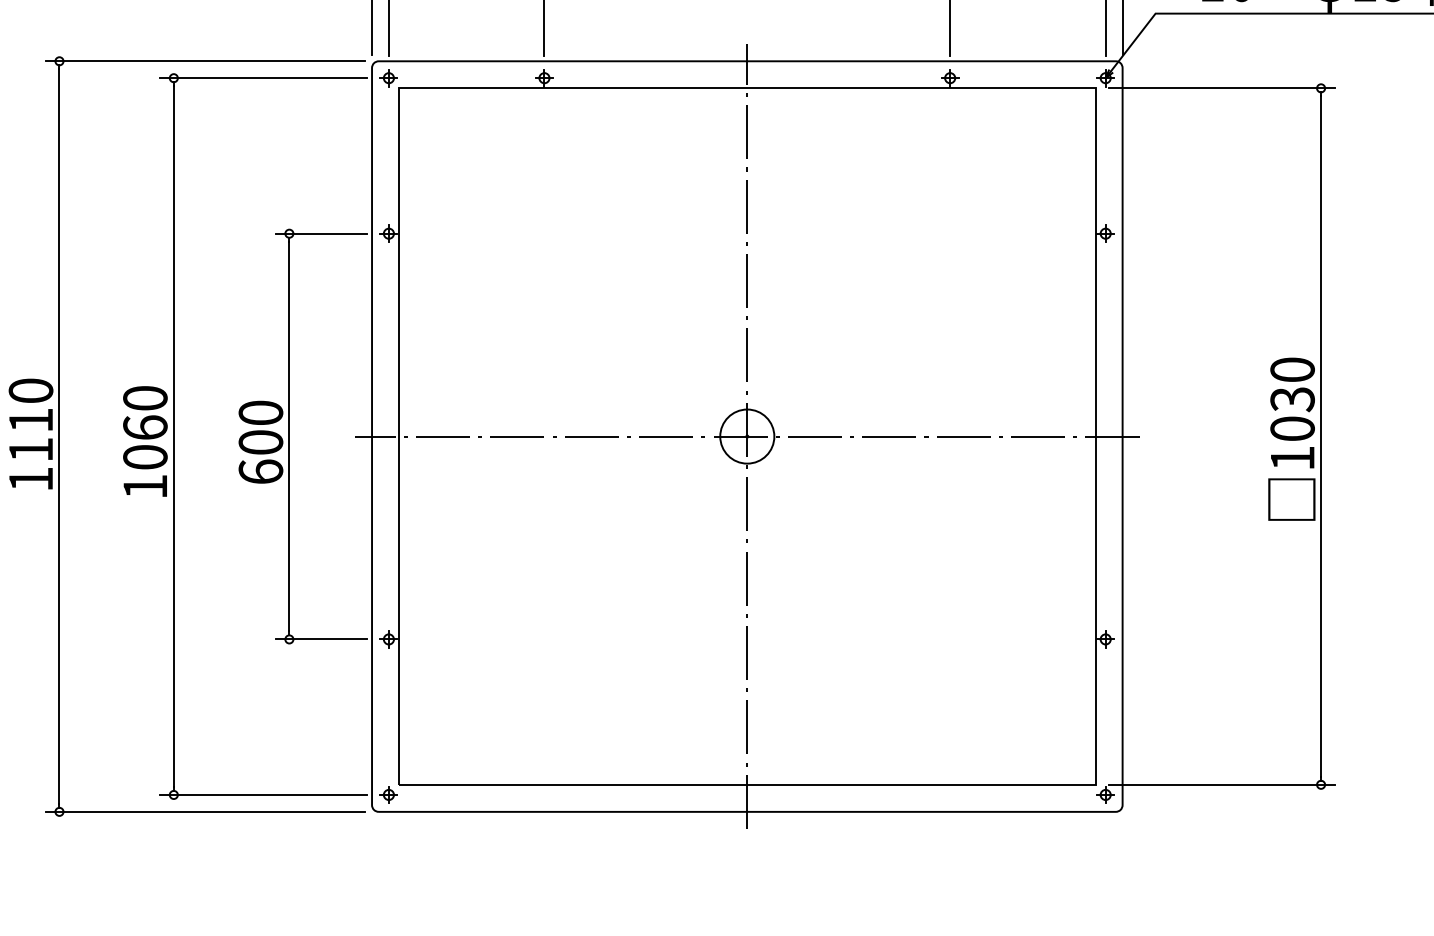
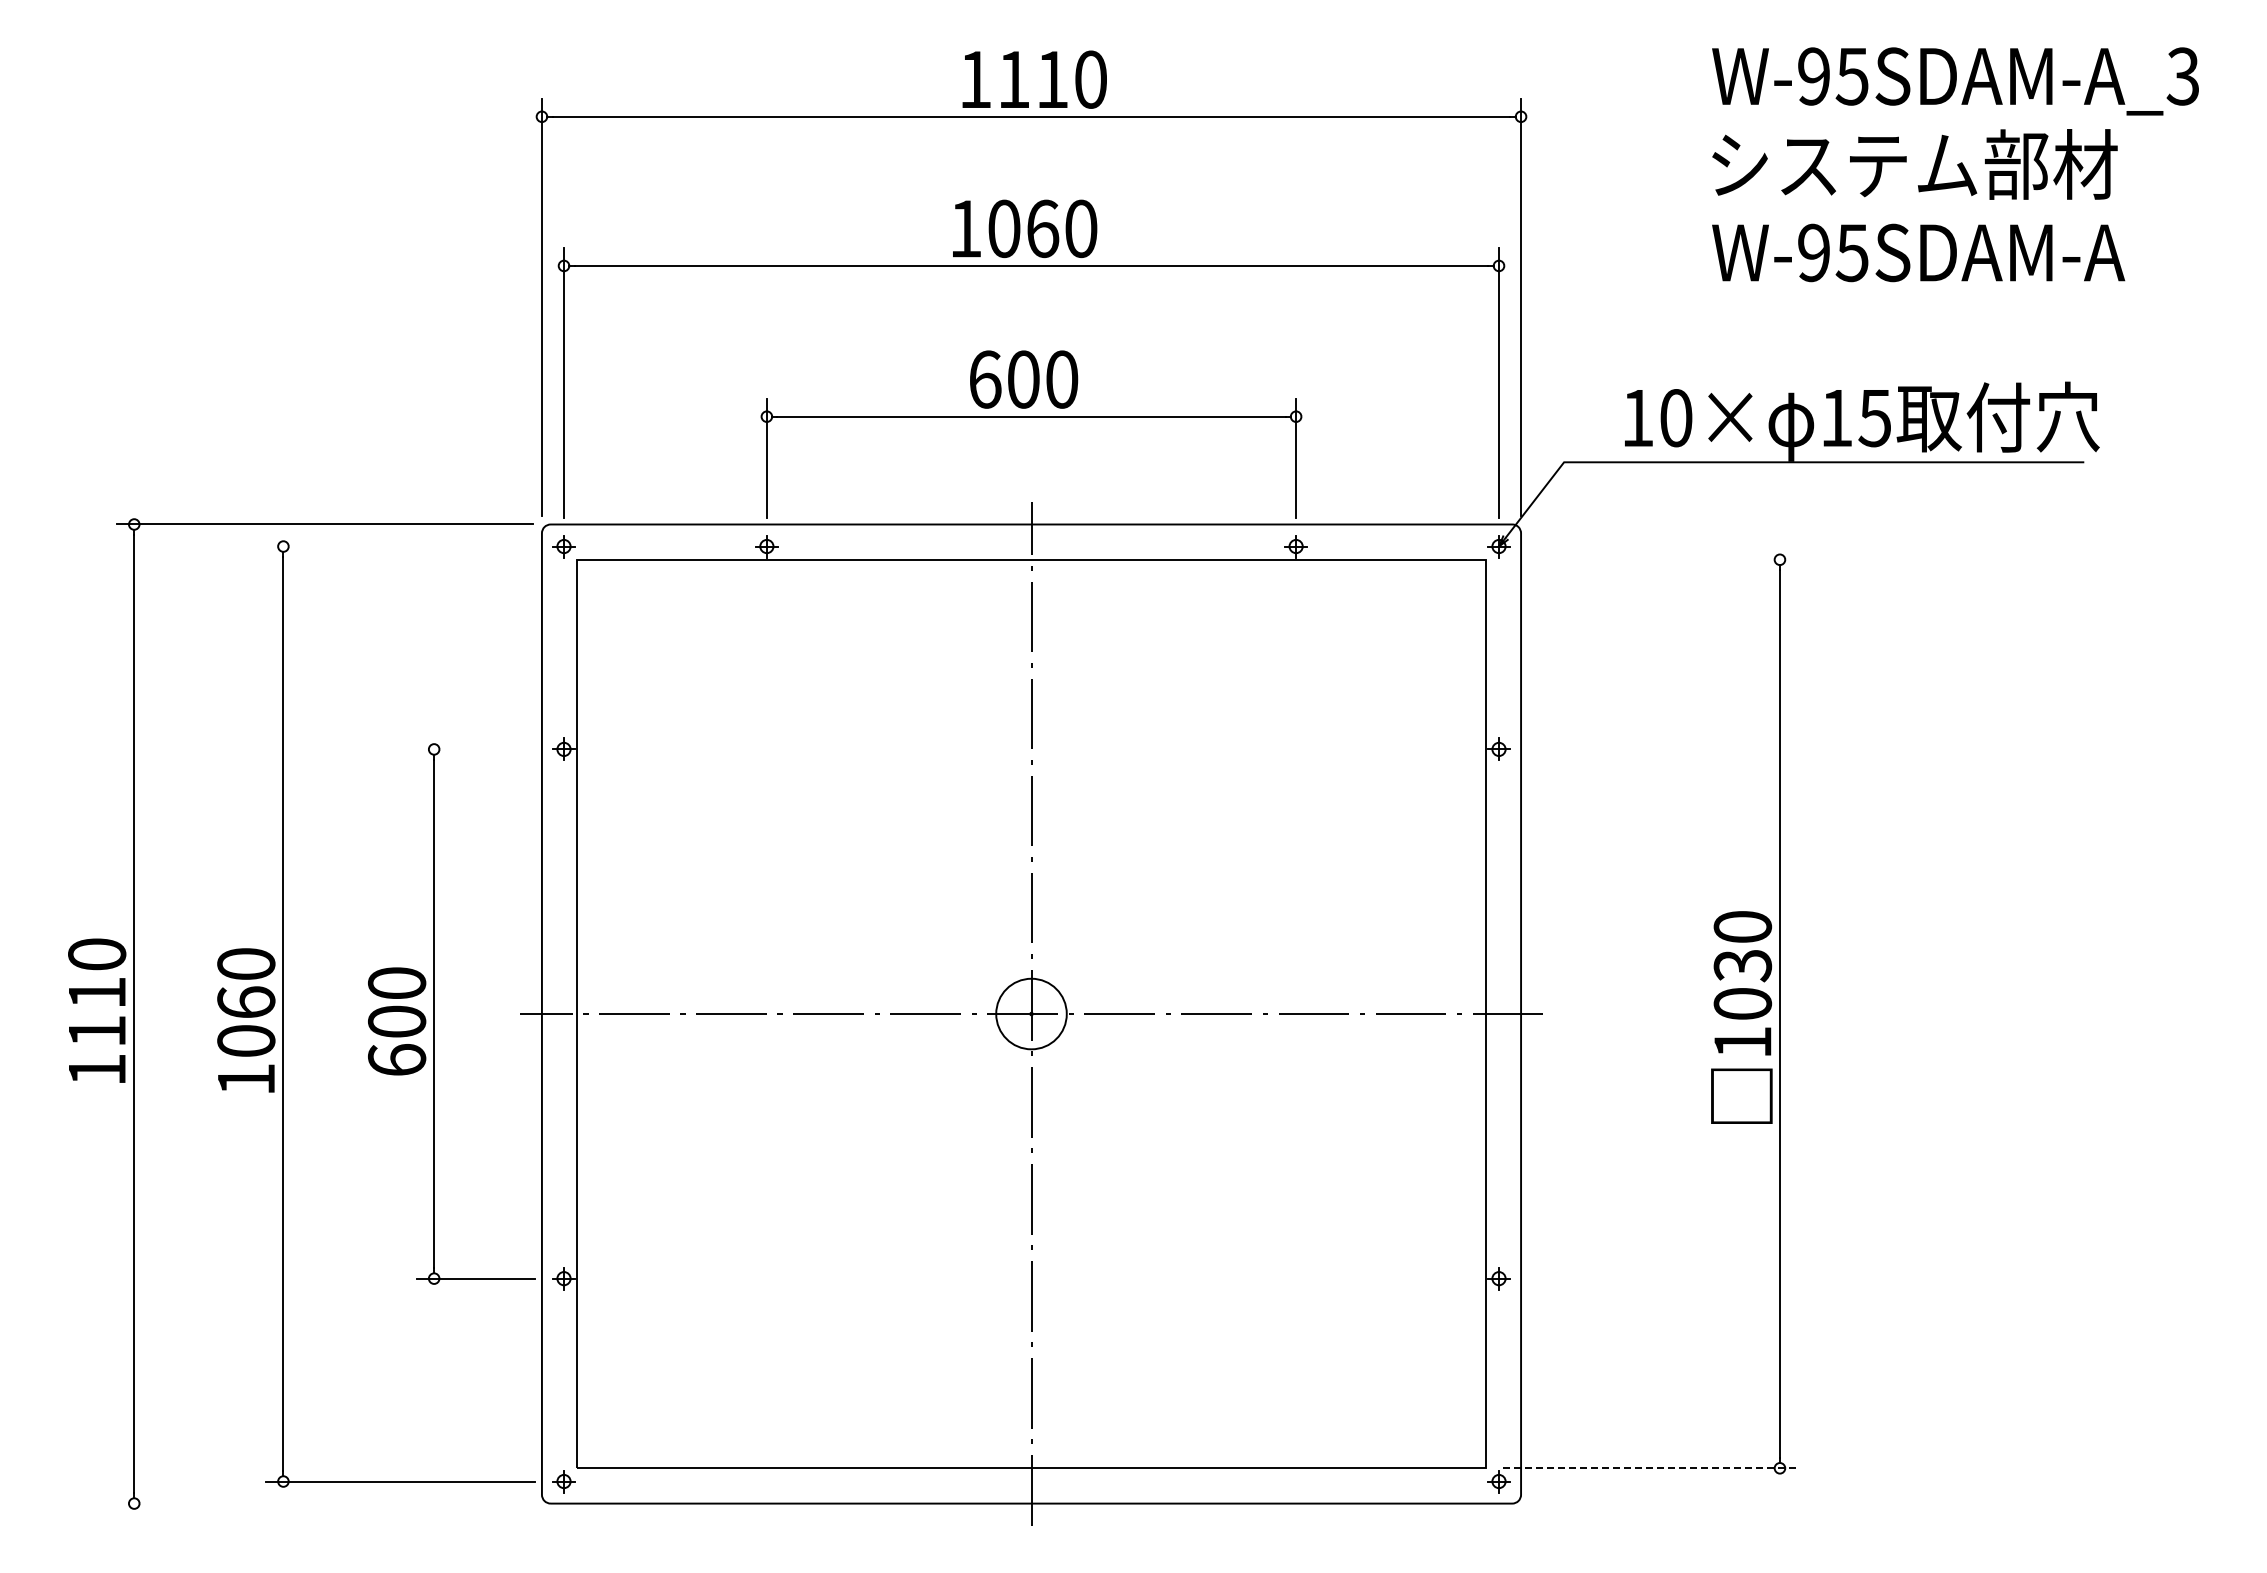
line: (263, 78) -> (400, 546), removed
line: (1221, 88) -> (1650, 559), removed
line: (321, 233) -> (475, 749), removed
line: (1222, 784) -> (1651, 1468), solid -> dashed
line: (205, 811) -> (324, 1503), removed

